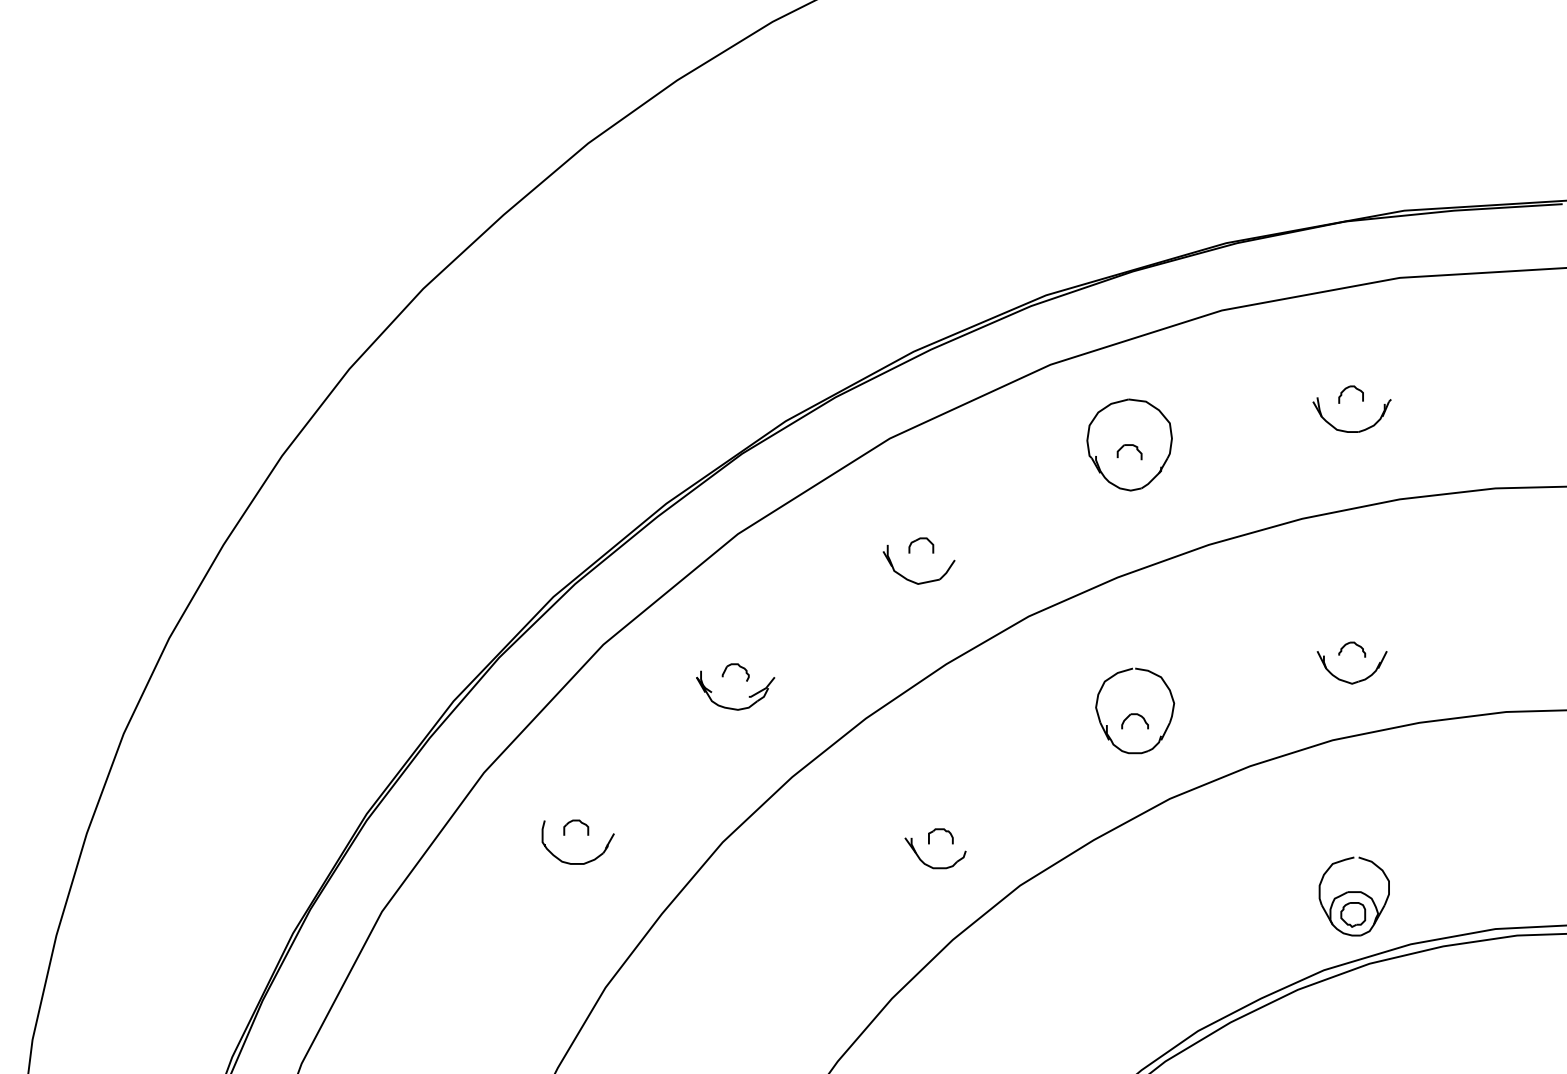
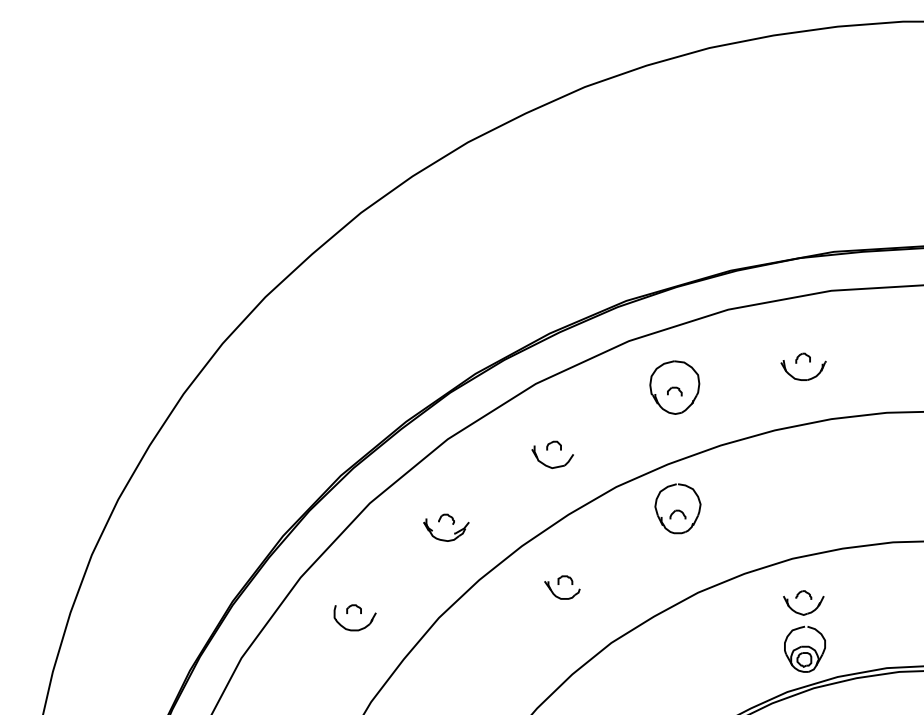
part: (1341, 655) -> (797, 598), moved
part: (1134, 710) -> (677, 508), moved
part: (935, 848) -> (562, 587), moved

